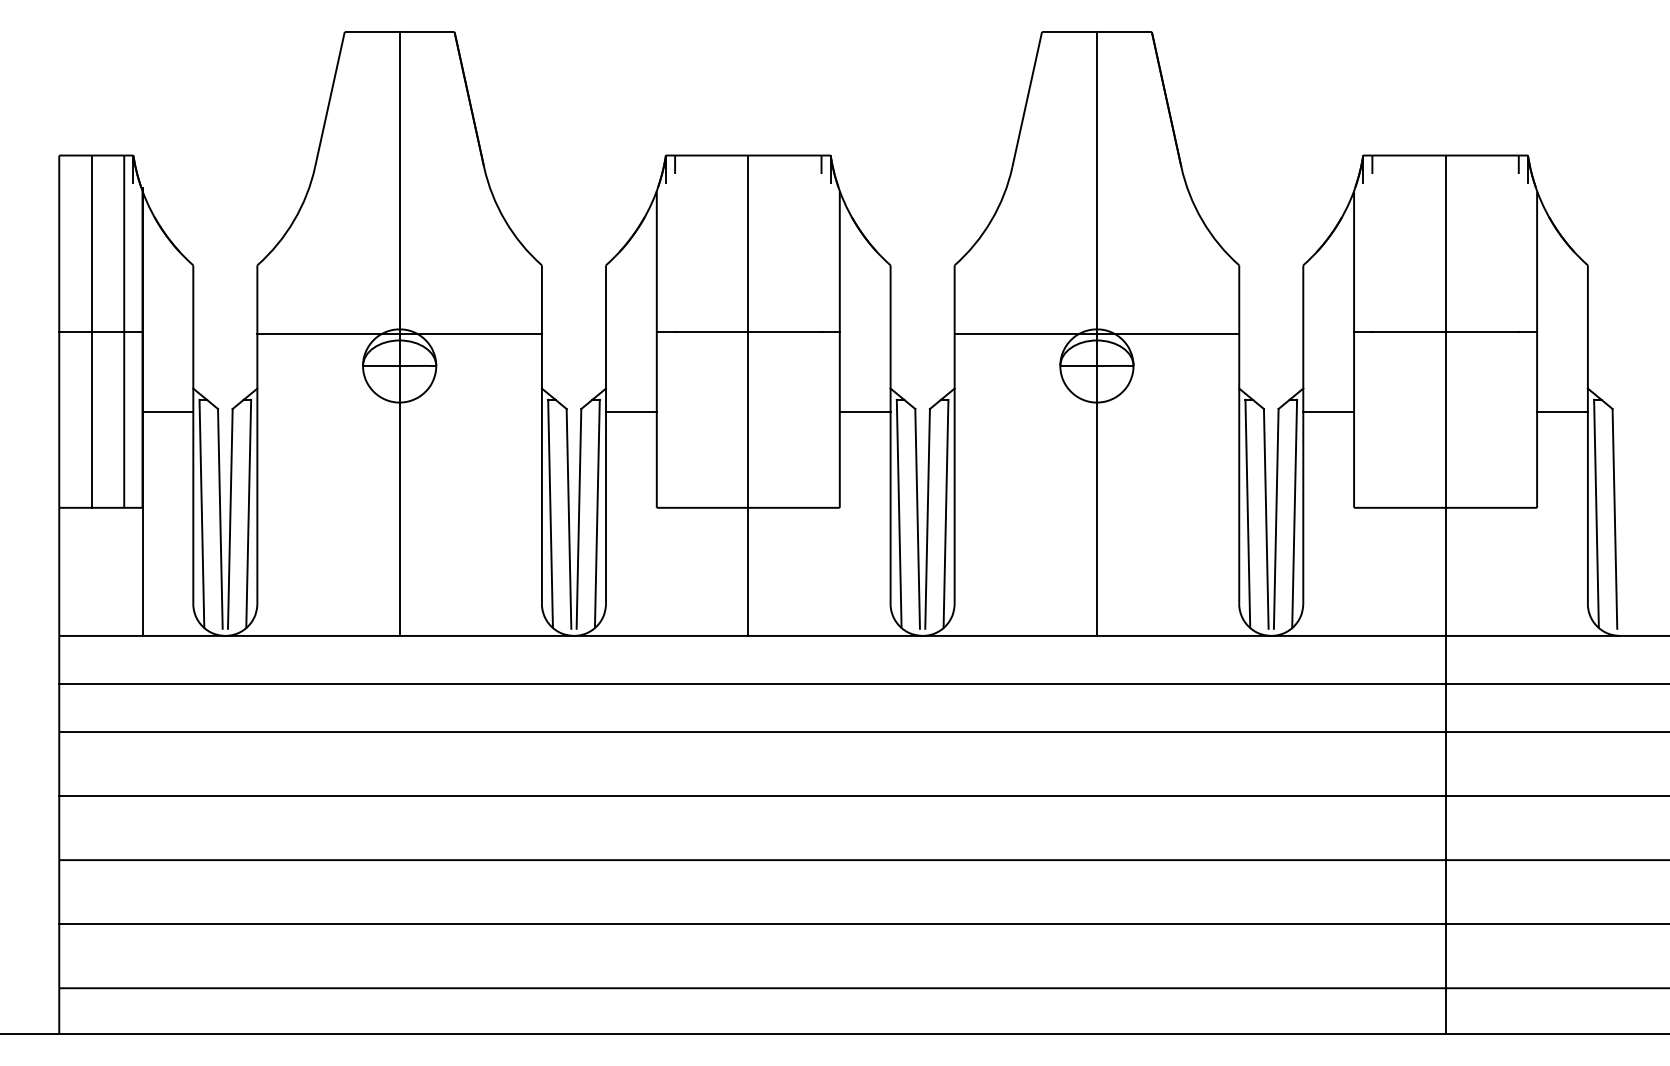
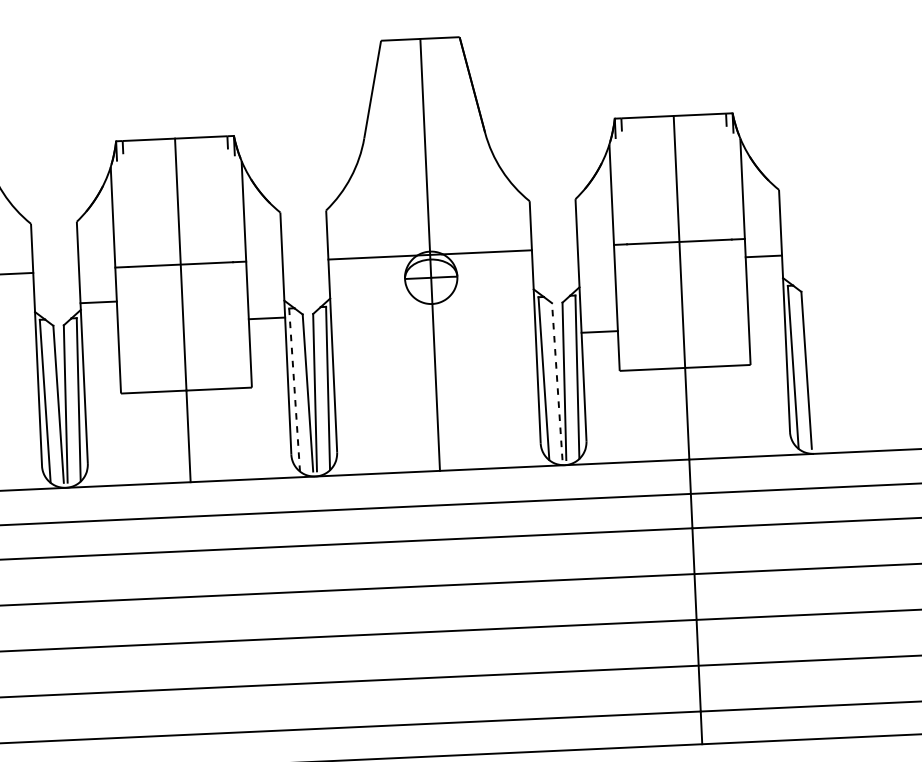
line: (631, 412) -> (98, 302), moved
line: (1328, 412) -> (599, 332), moved
line: (1562, 412) -> (763, 256), moved
line: (899, 513) -> (294, 389), solid -> dashed
line: (1266, 518) -> (557, 381), solid -> dashed

